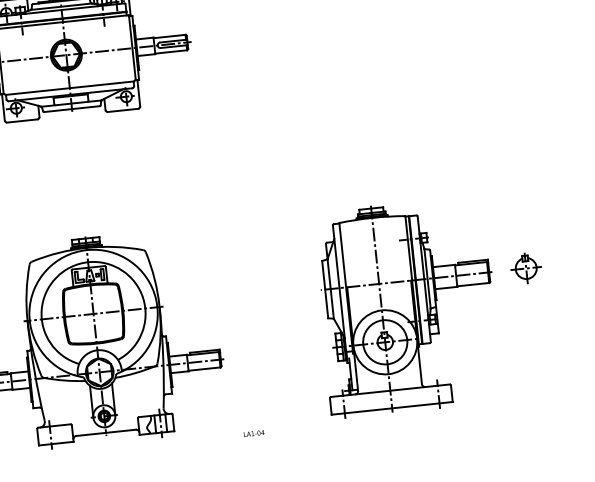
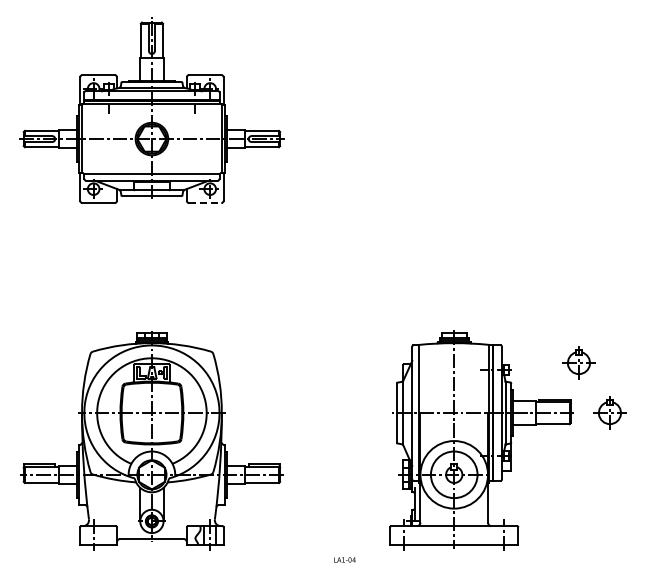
line: (123, 110) -> (205, 203), solid -> dashed
part: (491, 223) -> (578, 362), added
text: (253, 433) -> (344, 559), moved

